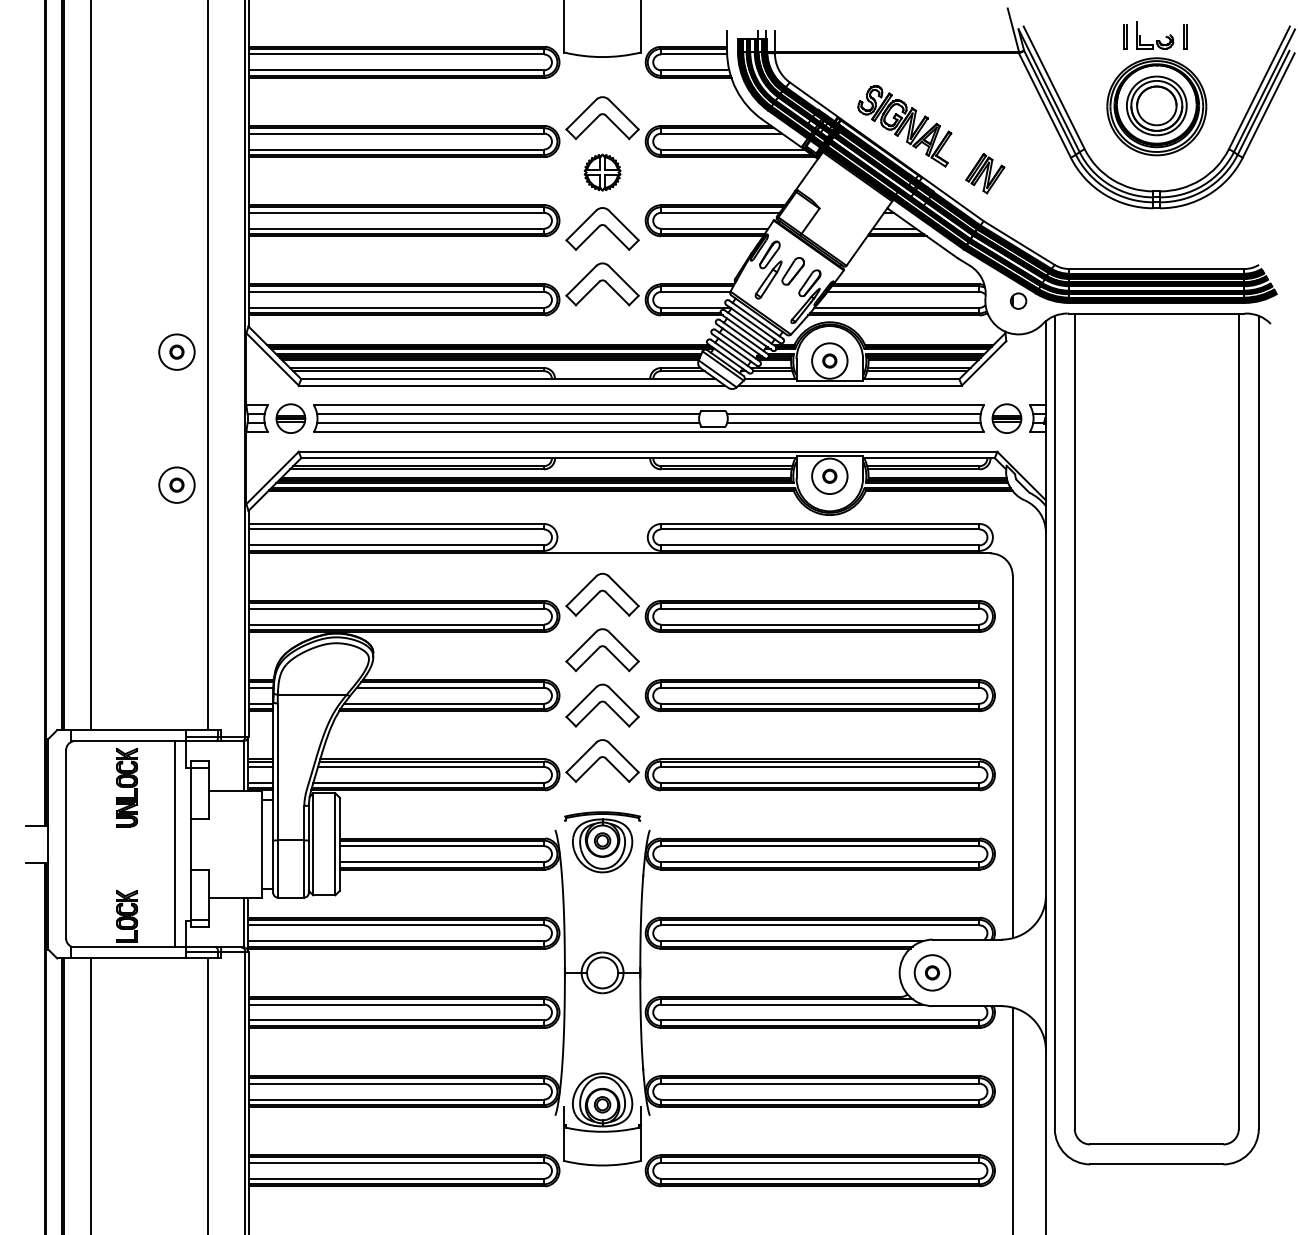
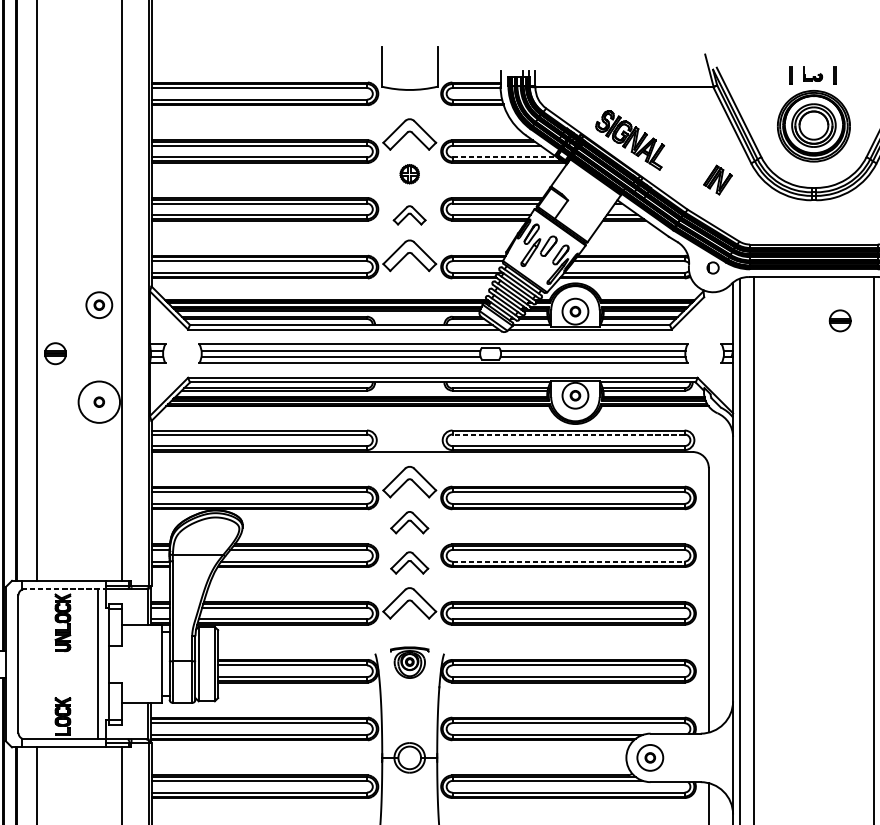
part: (1155, 35) -> (812, 74), size x0.7
line: (732, 149) -> (504, 157), solid -> dashed
part: (602, 172) -> (409, 174), size x0.7
part: (985, 173) -> (718, 180), moved
part: (602, 228) -> (409, 215), size x0.6
part: (290, 418) -> (55, 353), moved
part: (1006, 418) -> (839, 320), moved
circle: (176, 484) -> (98, 401), size x1.6
line: (819, 529) -> (567, 434), solid -> dashed
part: (602, 650) -> (409, 522), size x0.7
line: (820, 703) -> (568, 561), solid -> dashed
part: (602, 705) -> (409, 562), size x0.7
line: (129, 741) -> (64, 589), solid -> dashed
part: (602, 842) -> (409, 662), size x0.7

